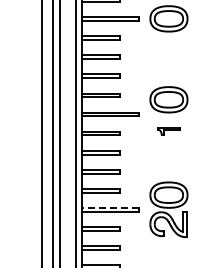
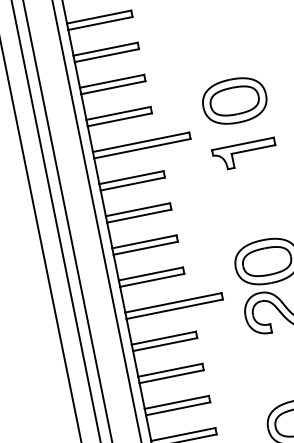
part: (168, 131) -> (244, 154), size x1.67
line: (110, 207) -> (172, 302), dashed -> solid

